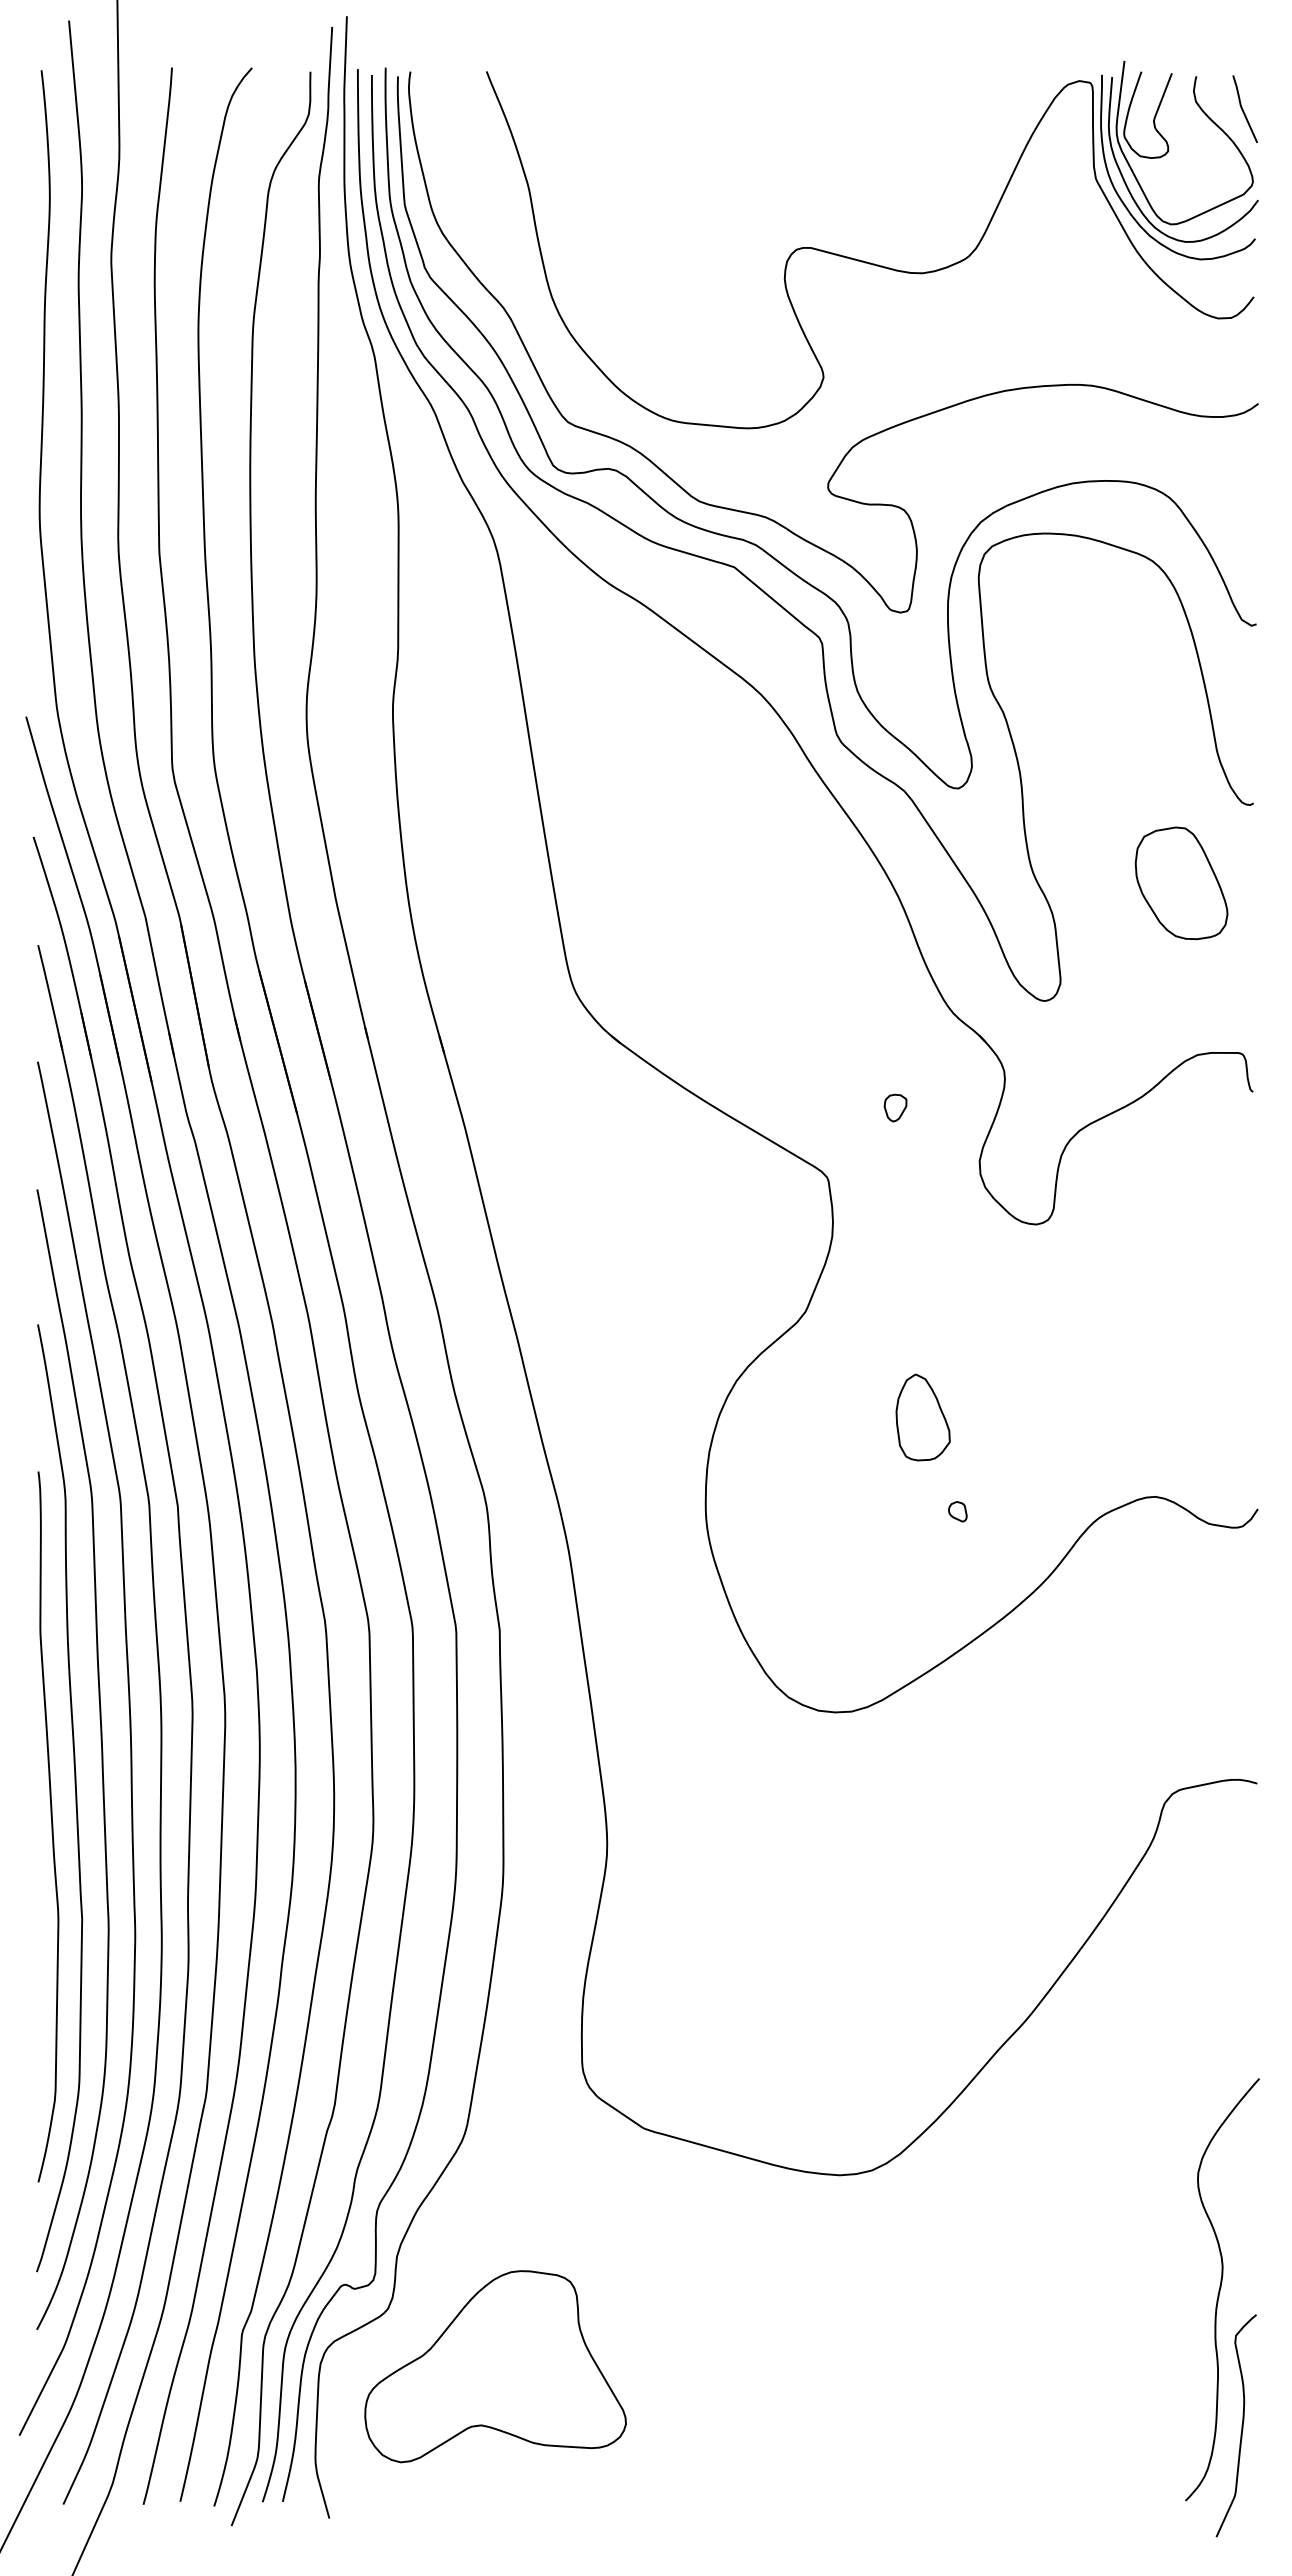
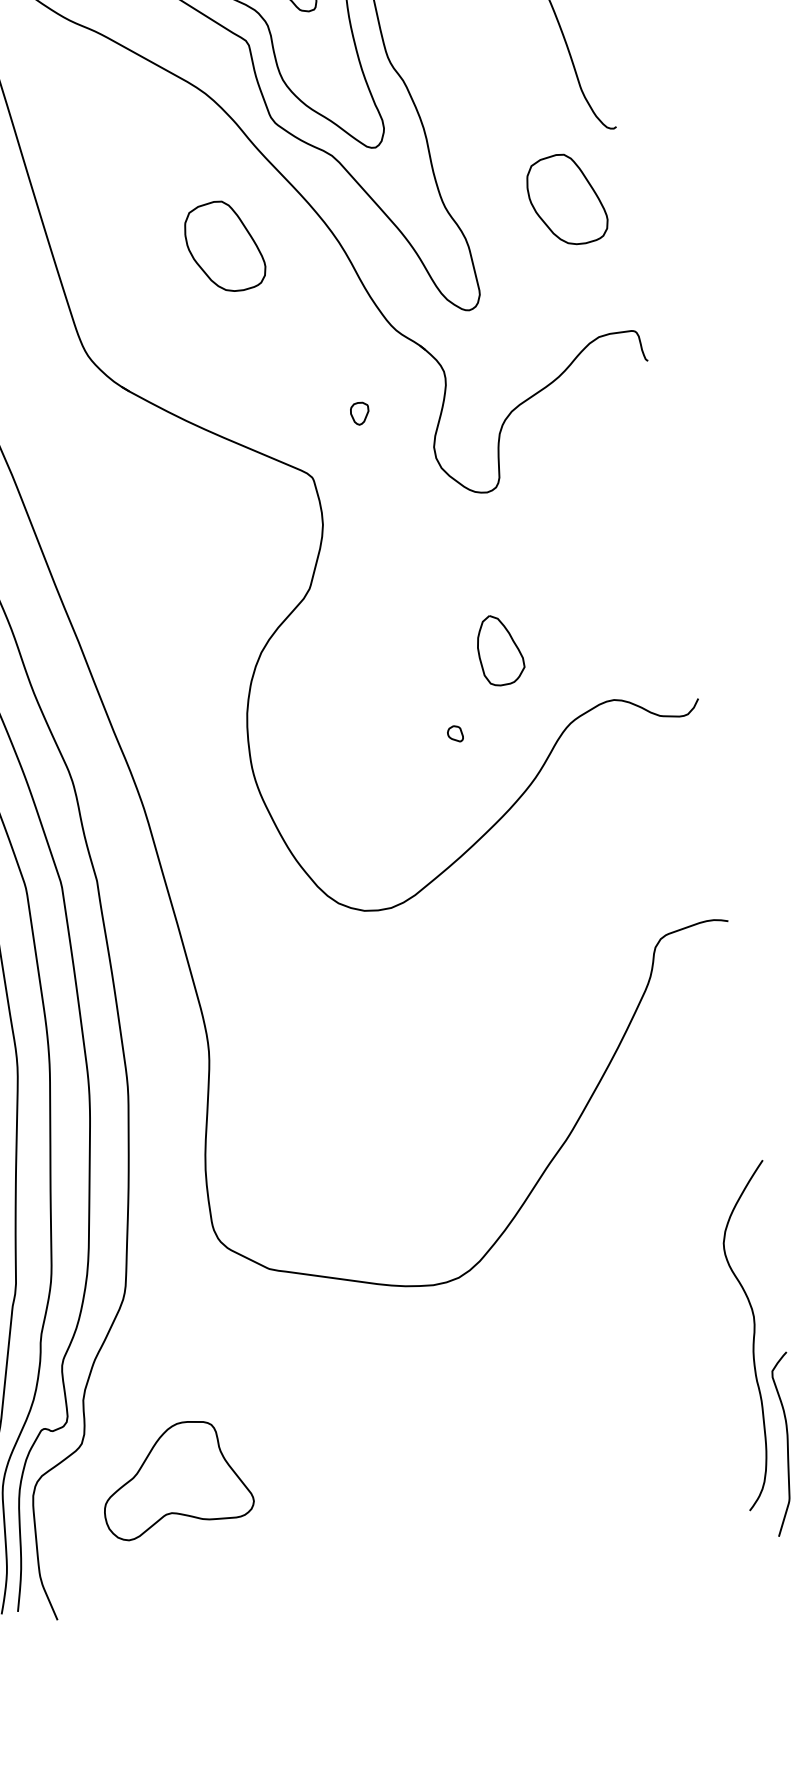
part: (759, 883) -> (224, 246), added
part: (922, 1417) -> (499, 650), moved
part: (495, 2366) -> (175, 1478), size x0.7

